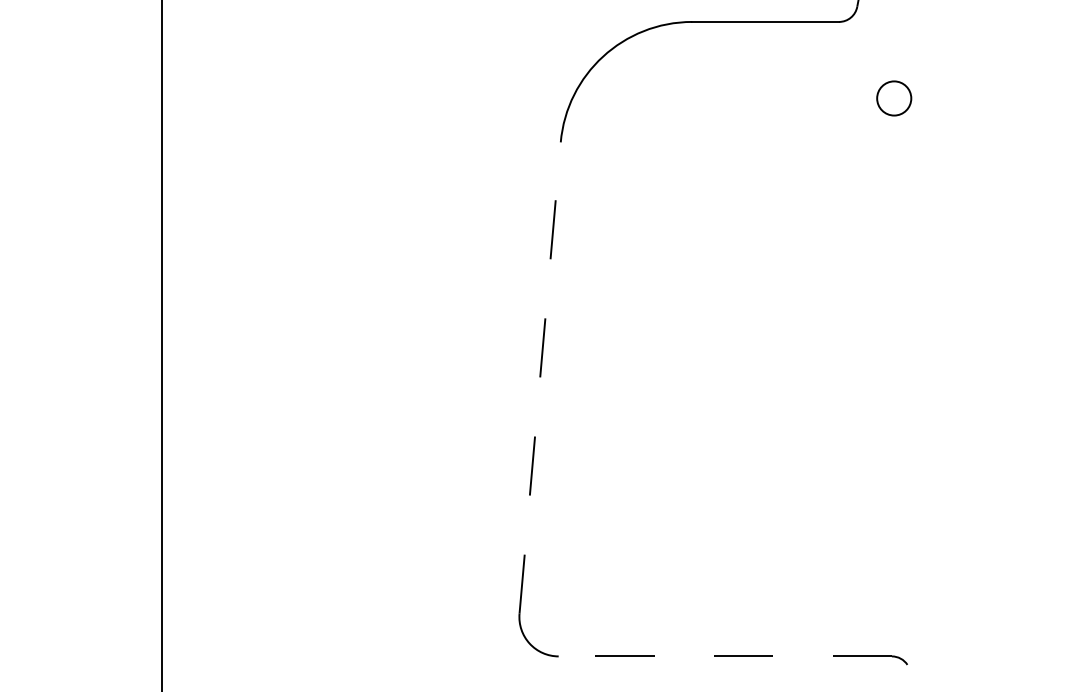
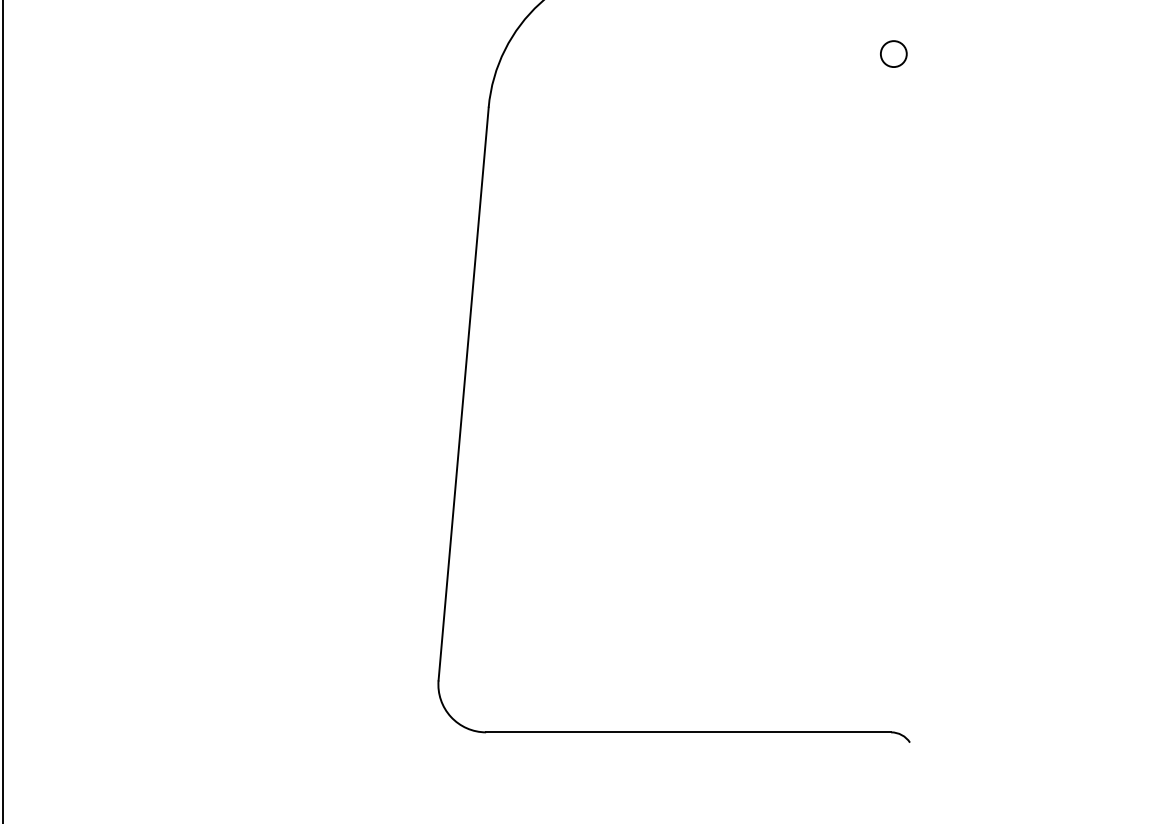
circle: (893, 97) -> (893, 53), size x0.62
line: (540, 378) -> (464, 394), dashed -> solid
line: (725, 656) -> (688, 732), dashed -> solid

